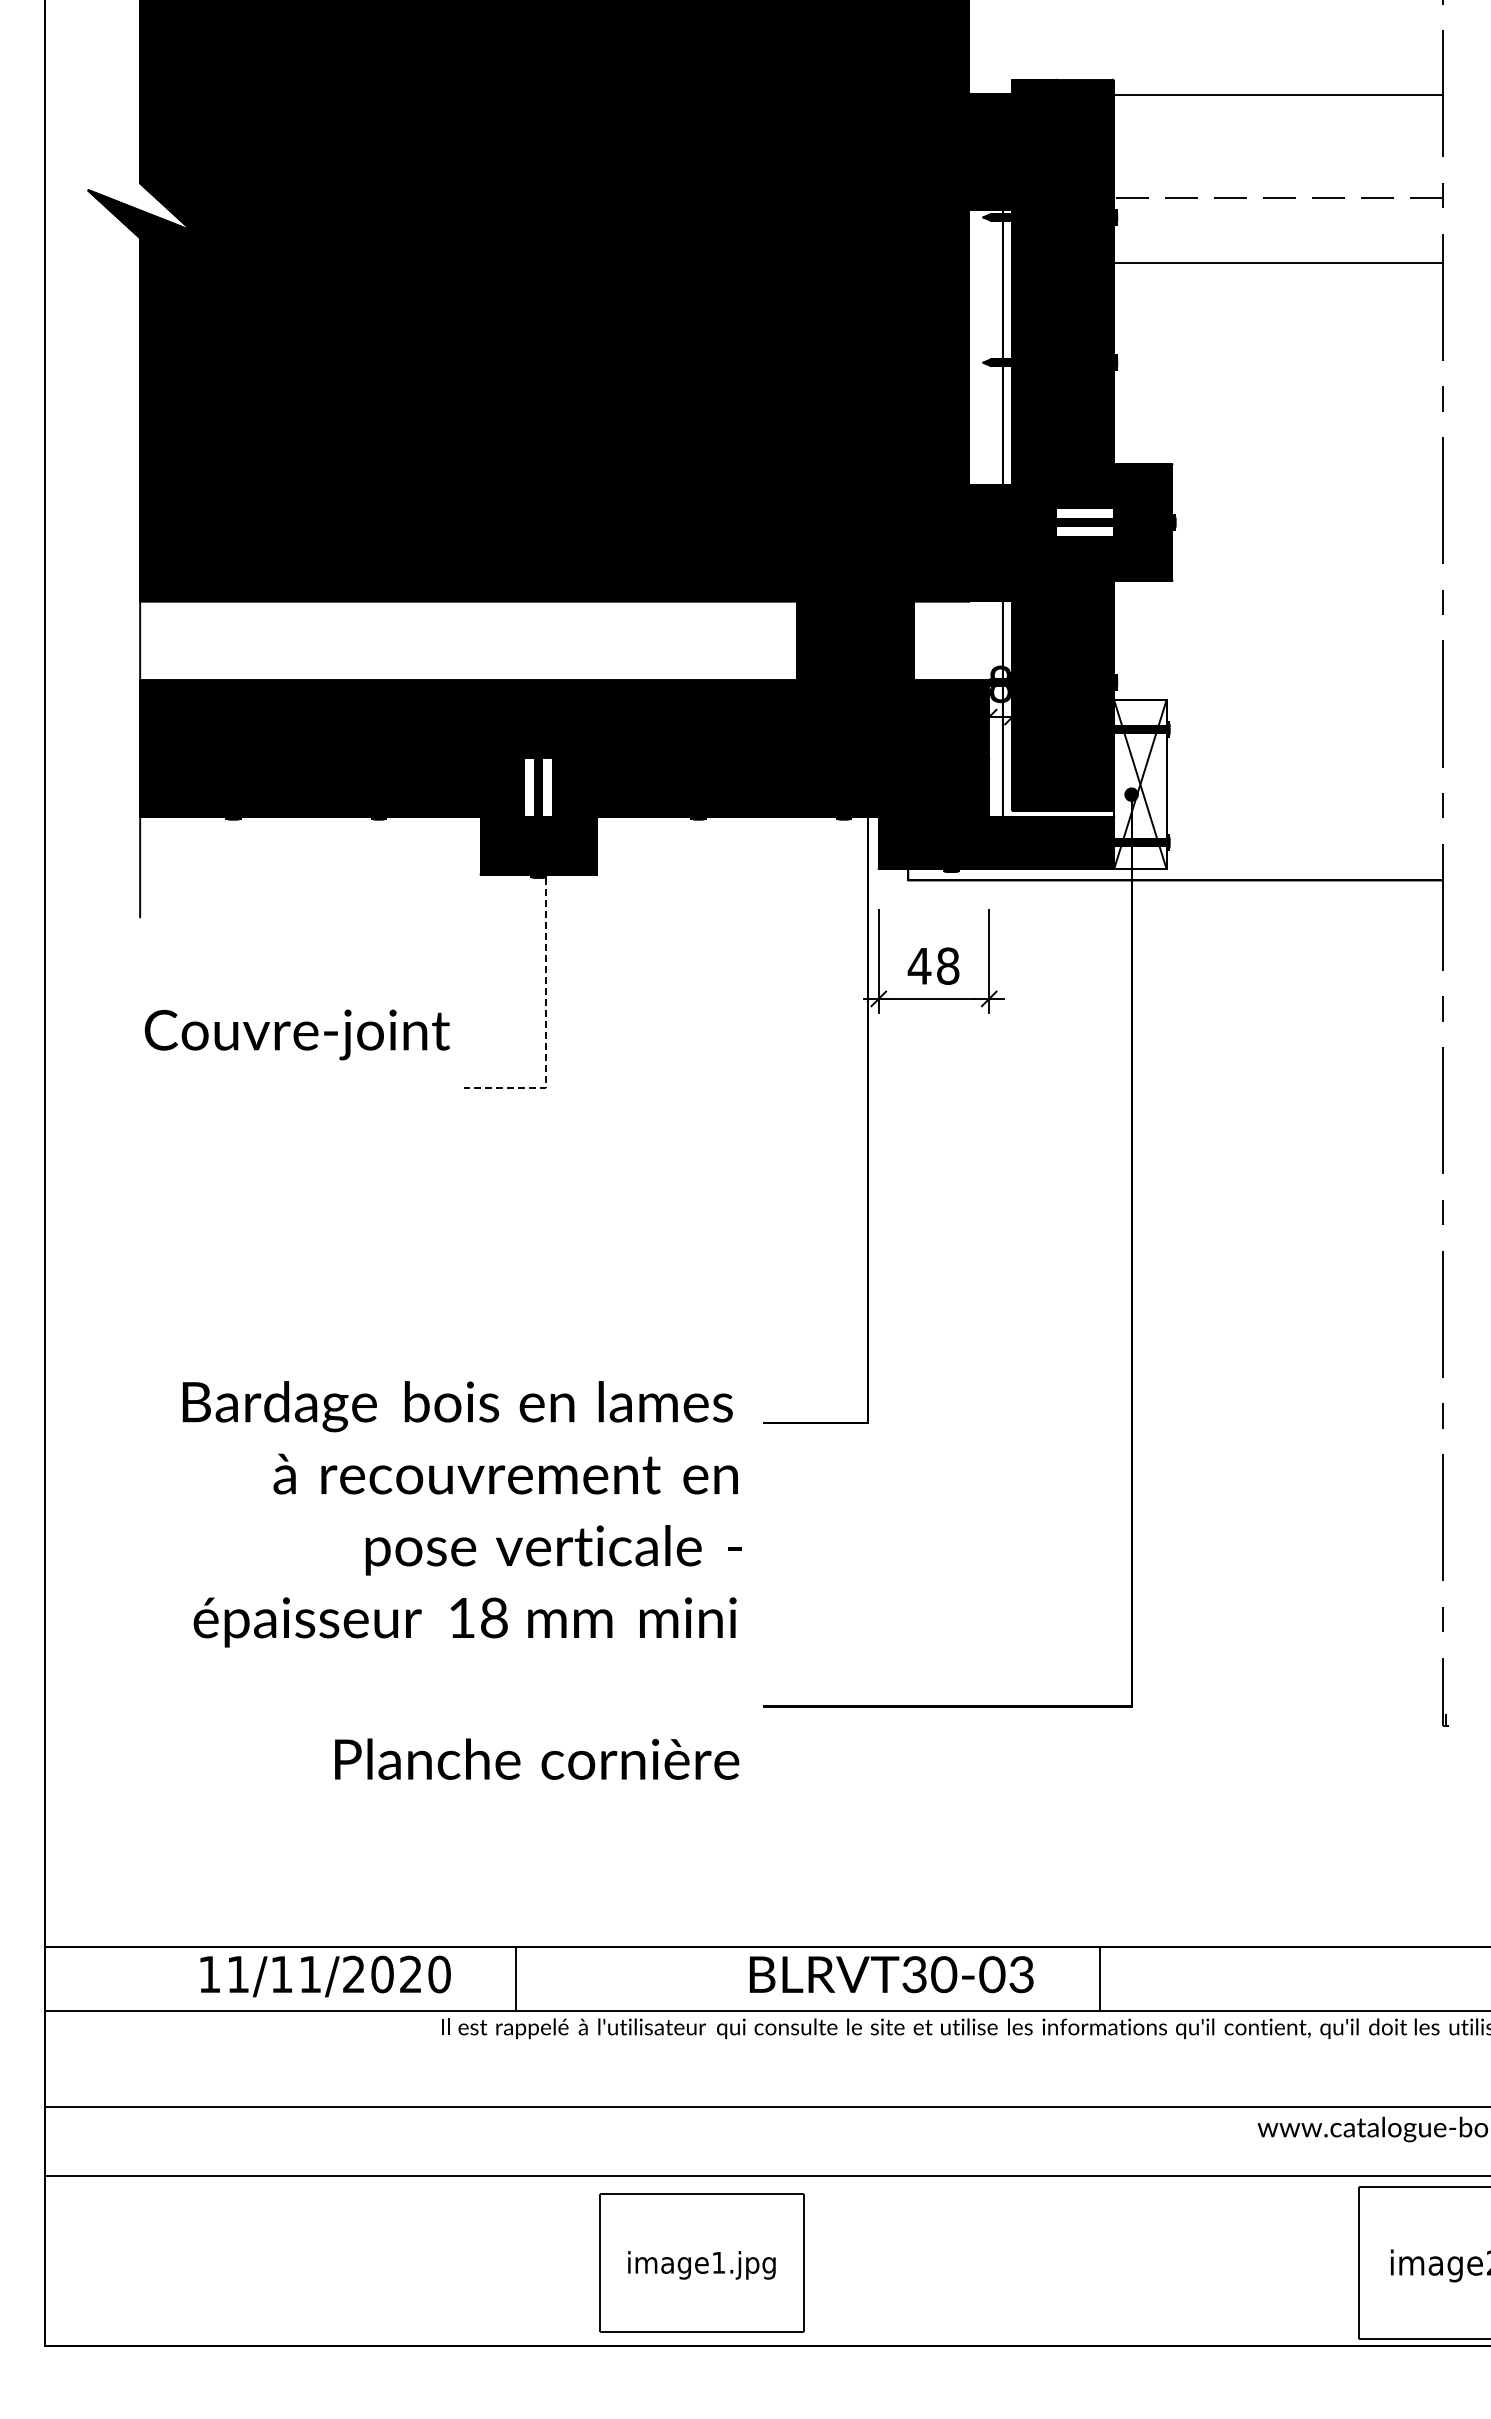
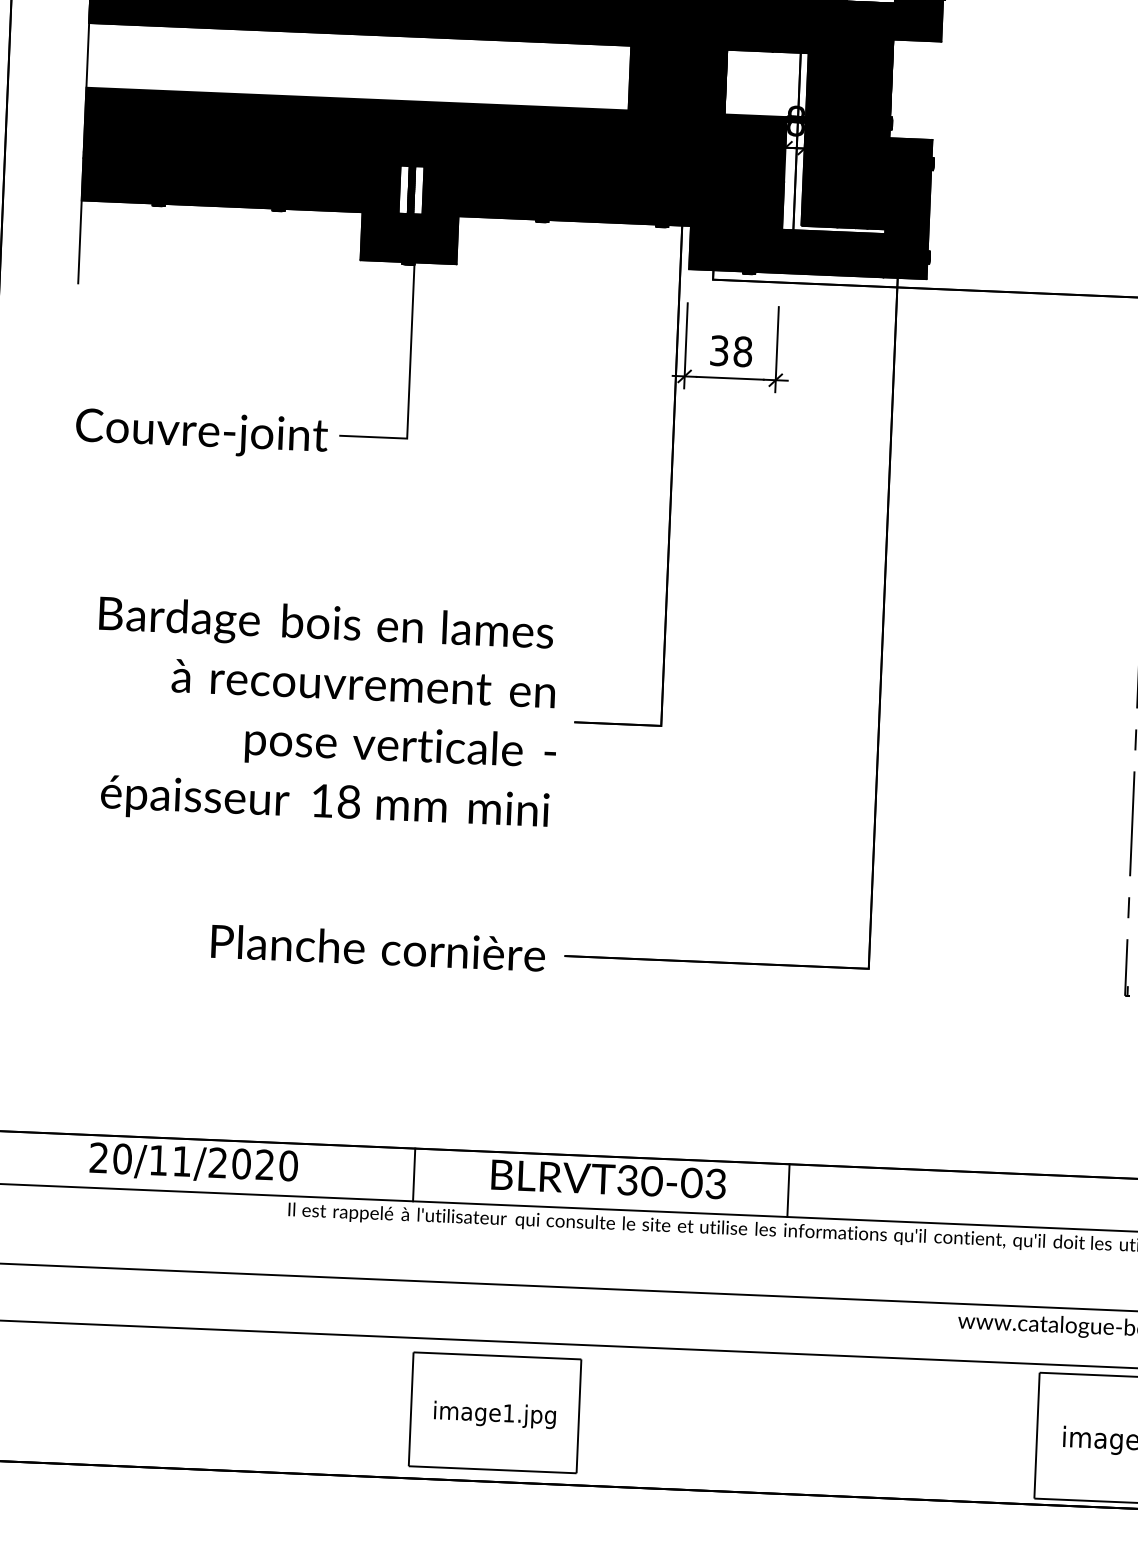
fill: (1140, 784) -> (907, 208), added
text: (919, 965) -> (719, 350), 48 -> 38
line: (546, 1008) -> (410, 372), dashed -> solid
text: (296, 1034) -> (201, 433), moved
text: (461, 1514) -> (325, 715), moved
text: (537, 1758) -> (378, 947), moved
text: (223, 1974) -> (110, 1158), 11/11/2020 -> 20/11/2020
text: (891, 1974) -> (608, 1179), moved
line: (515, 1978) -> (413, 1174), moved
line: (1099, 1978) -> (788, 1190), moved

